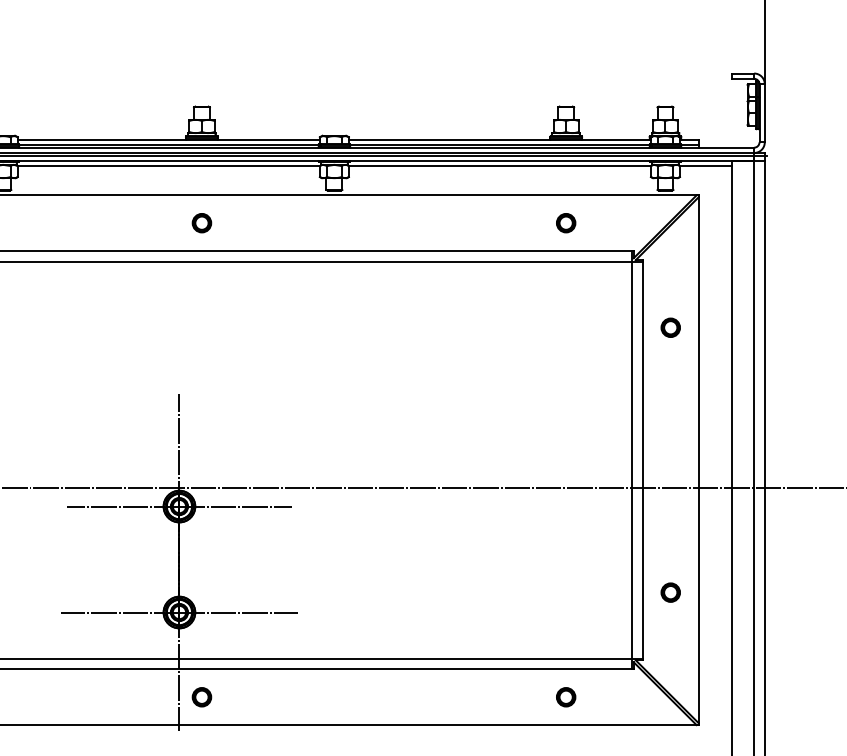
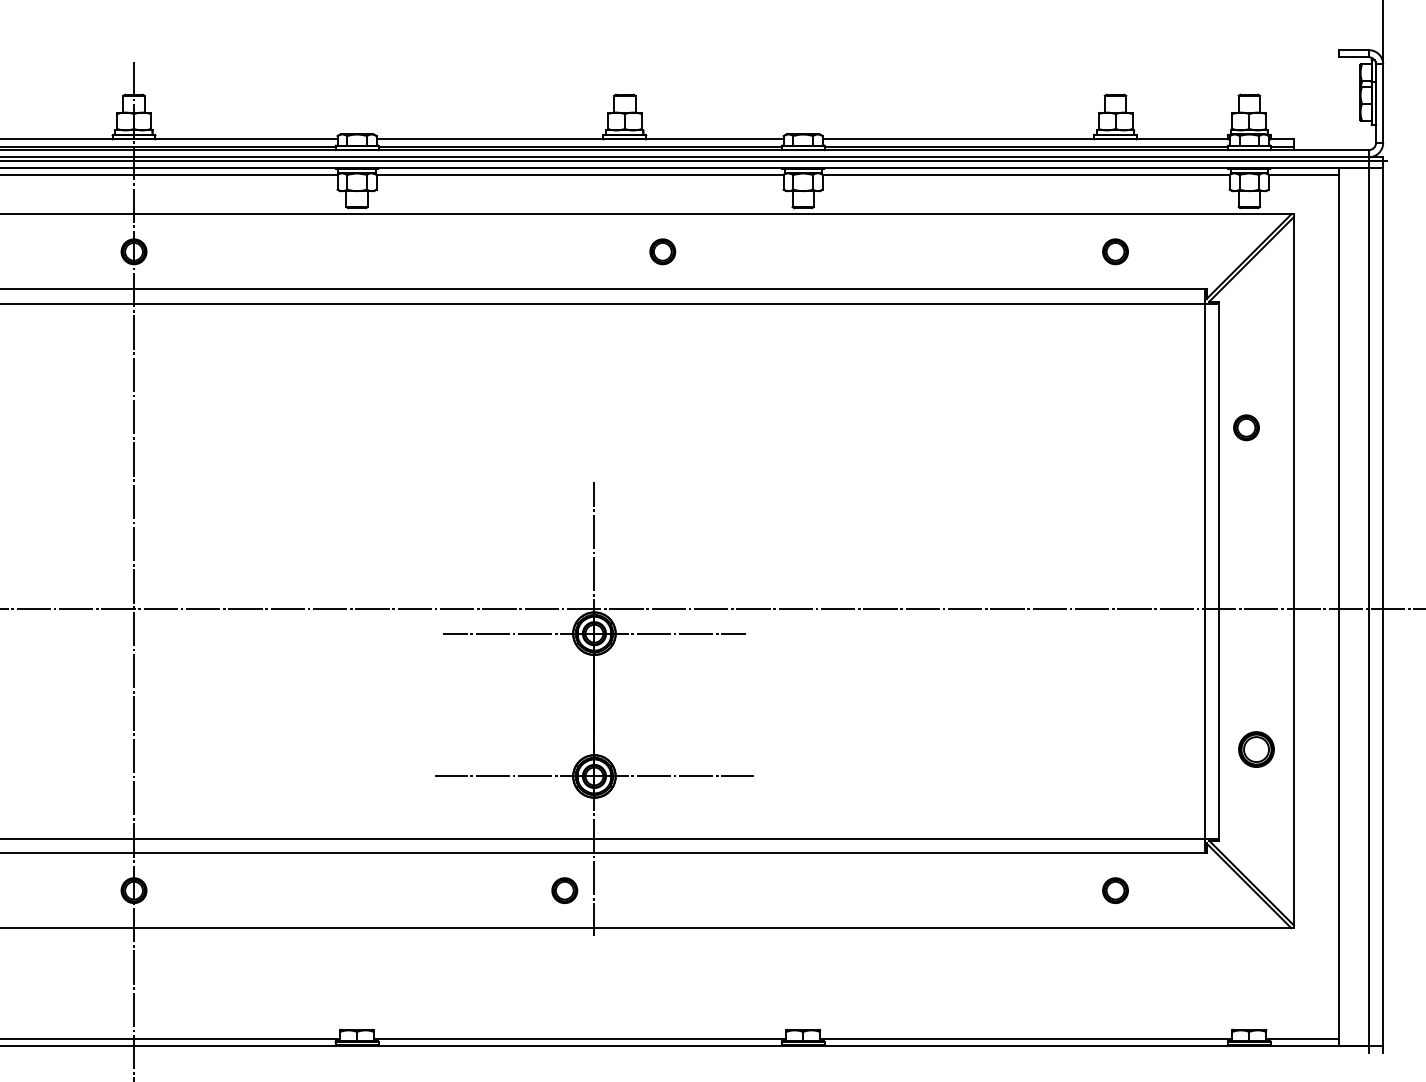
part: (201, 222) -> (662, 251), moved
part: (670, 327) -> (1246, 427), moved
part: (670, 592) -> (1256, 749), size x1.4
part: (201, 697) -> (564, 890), moved

